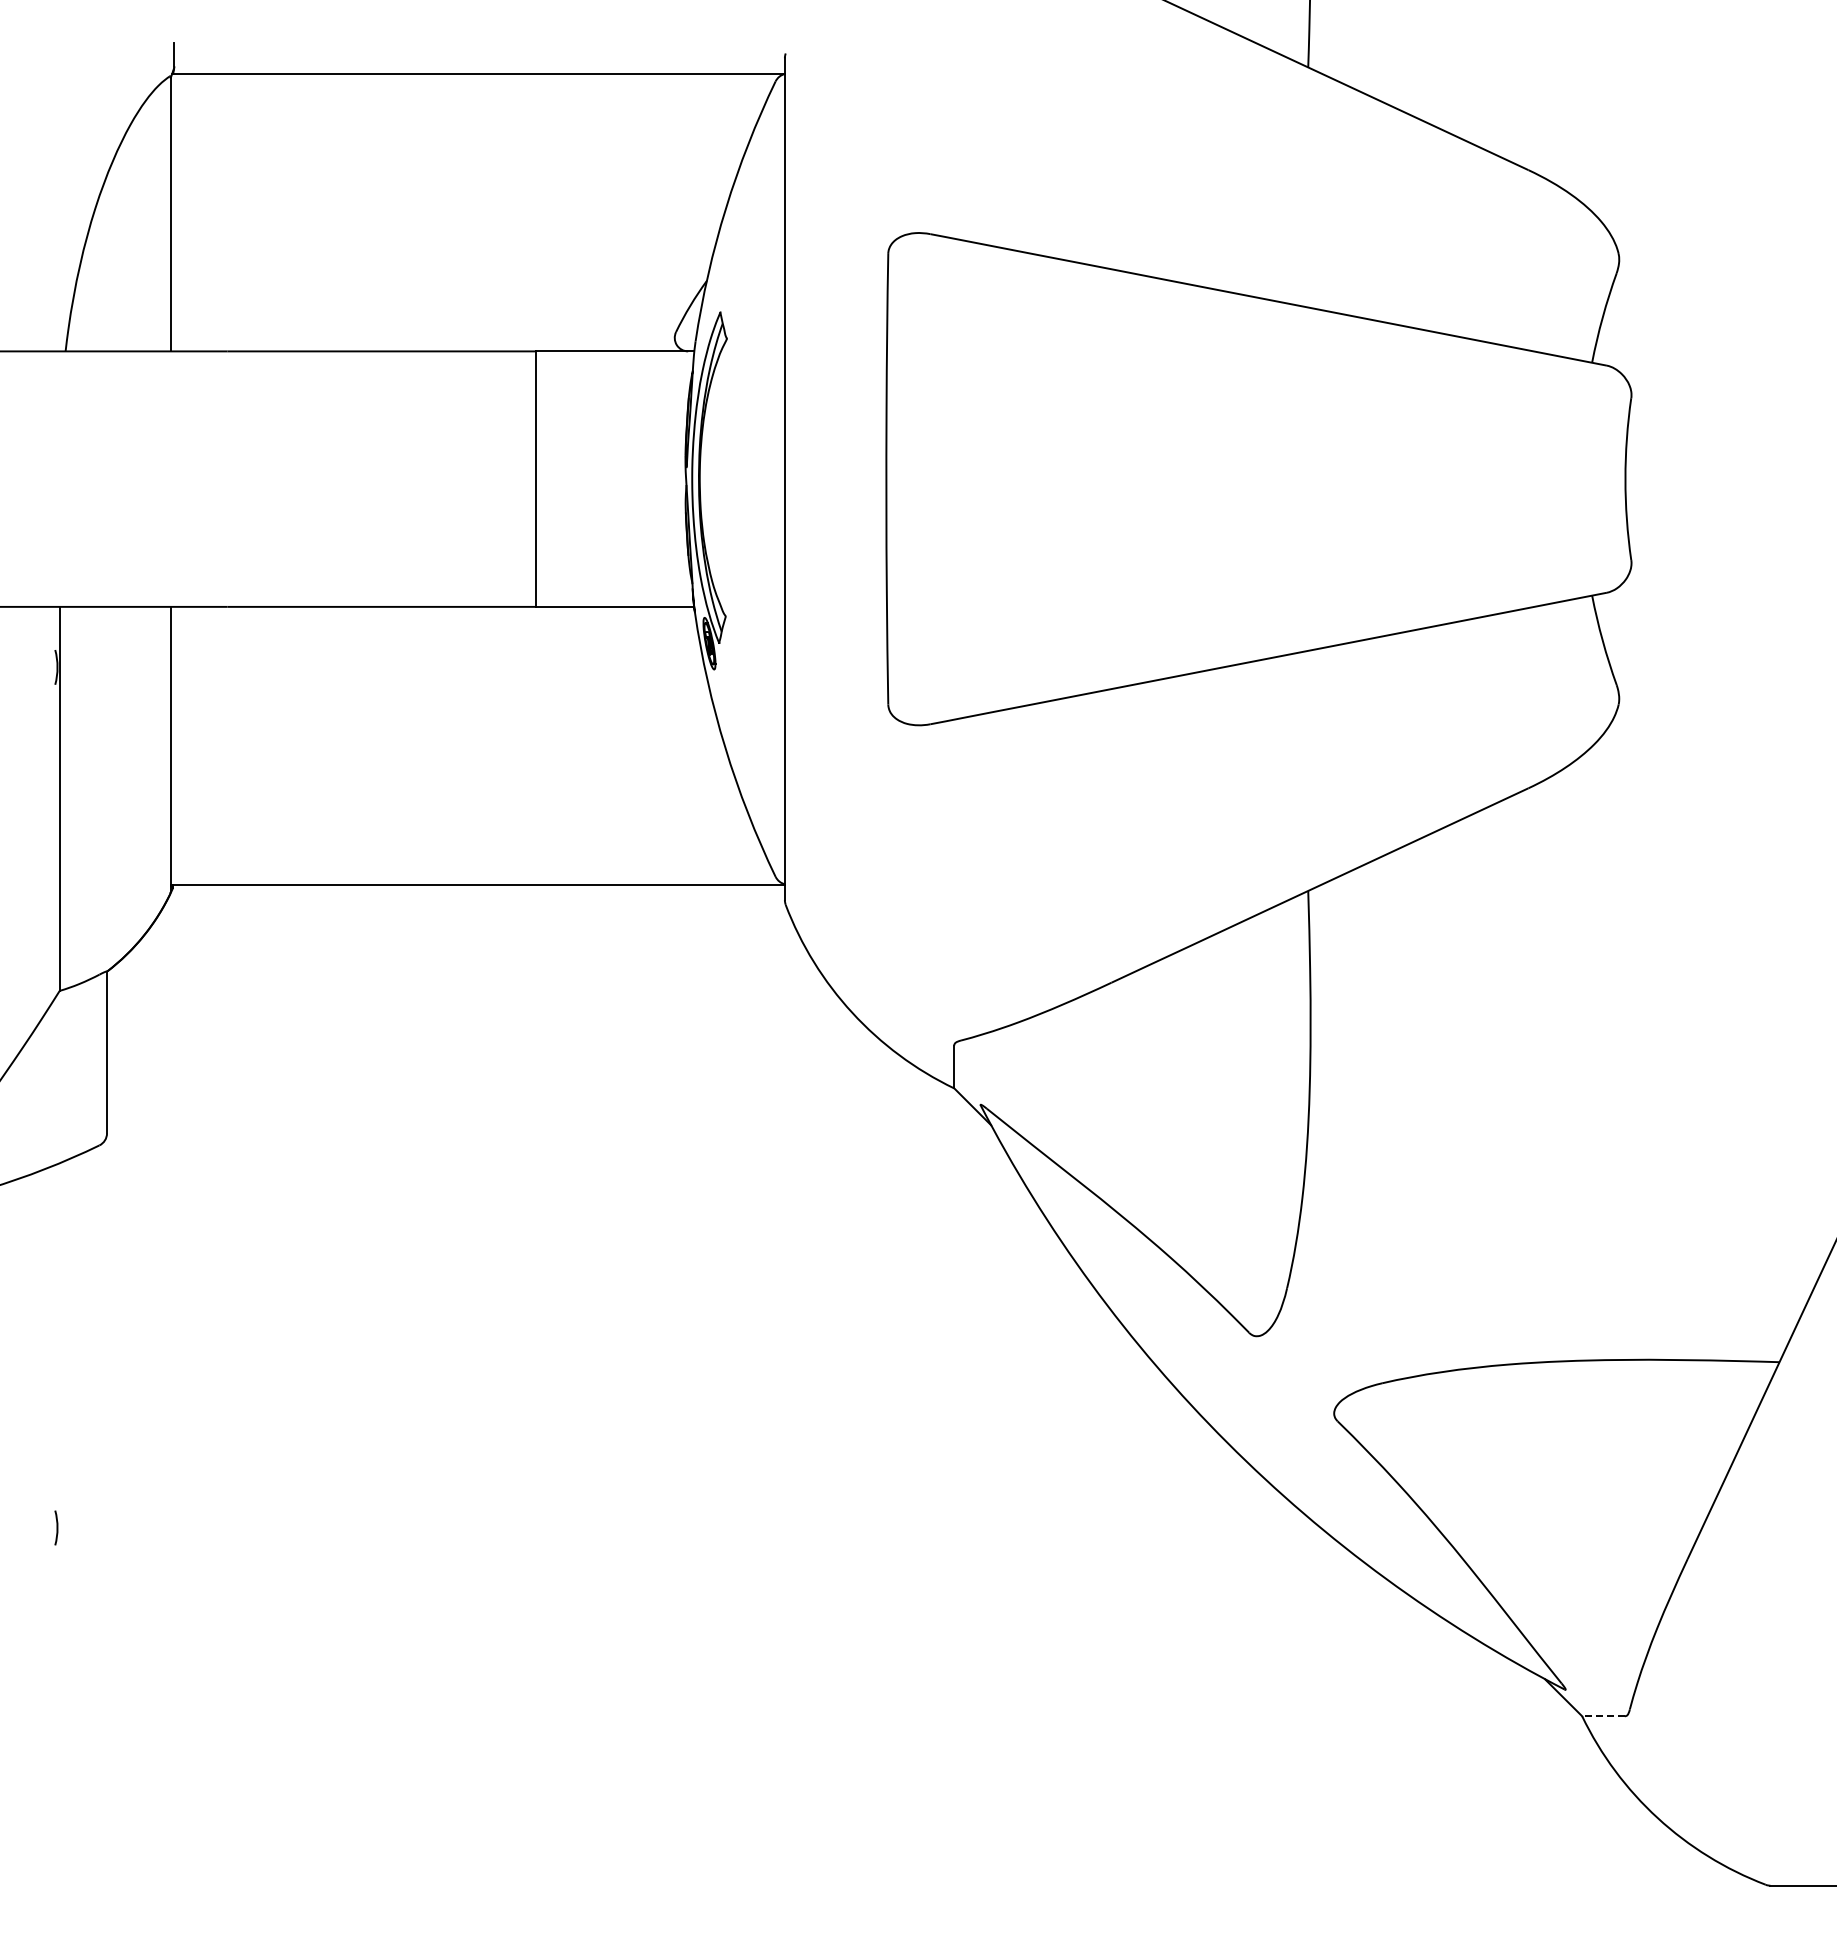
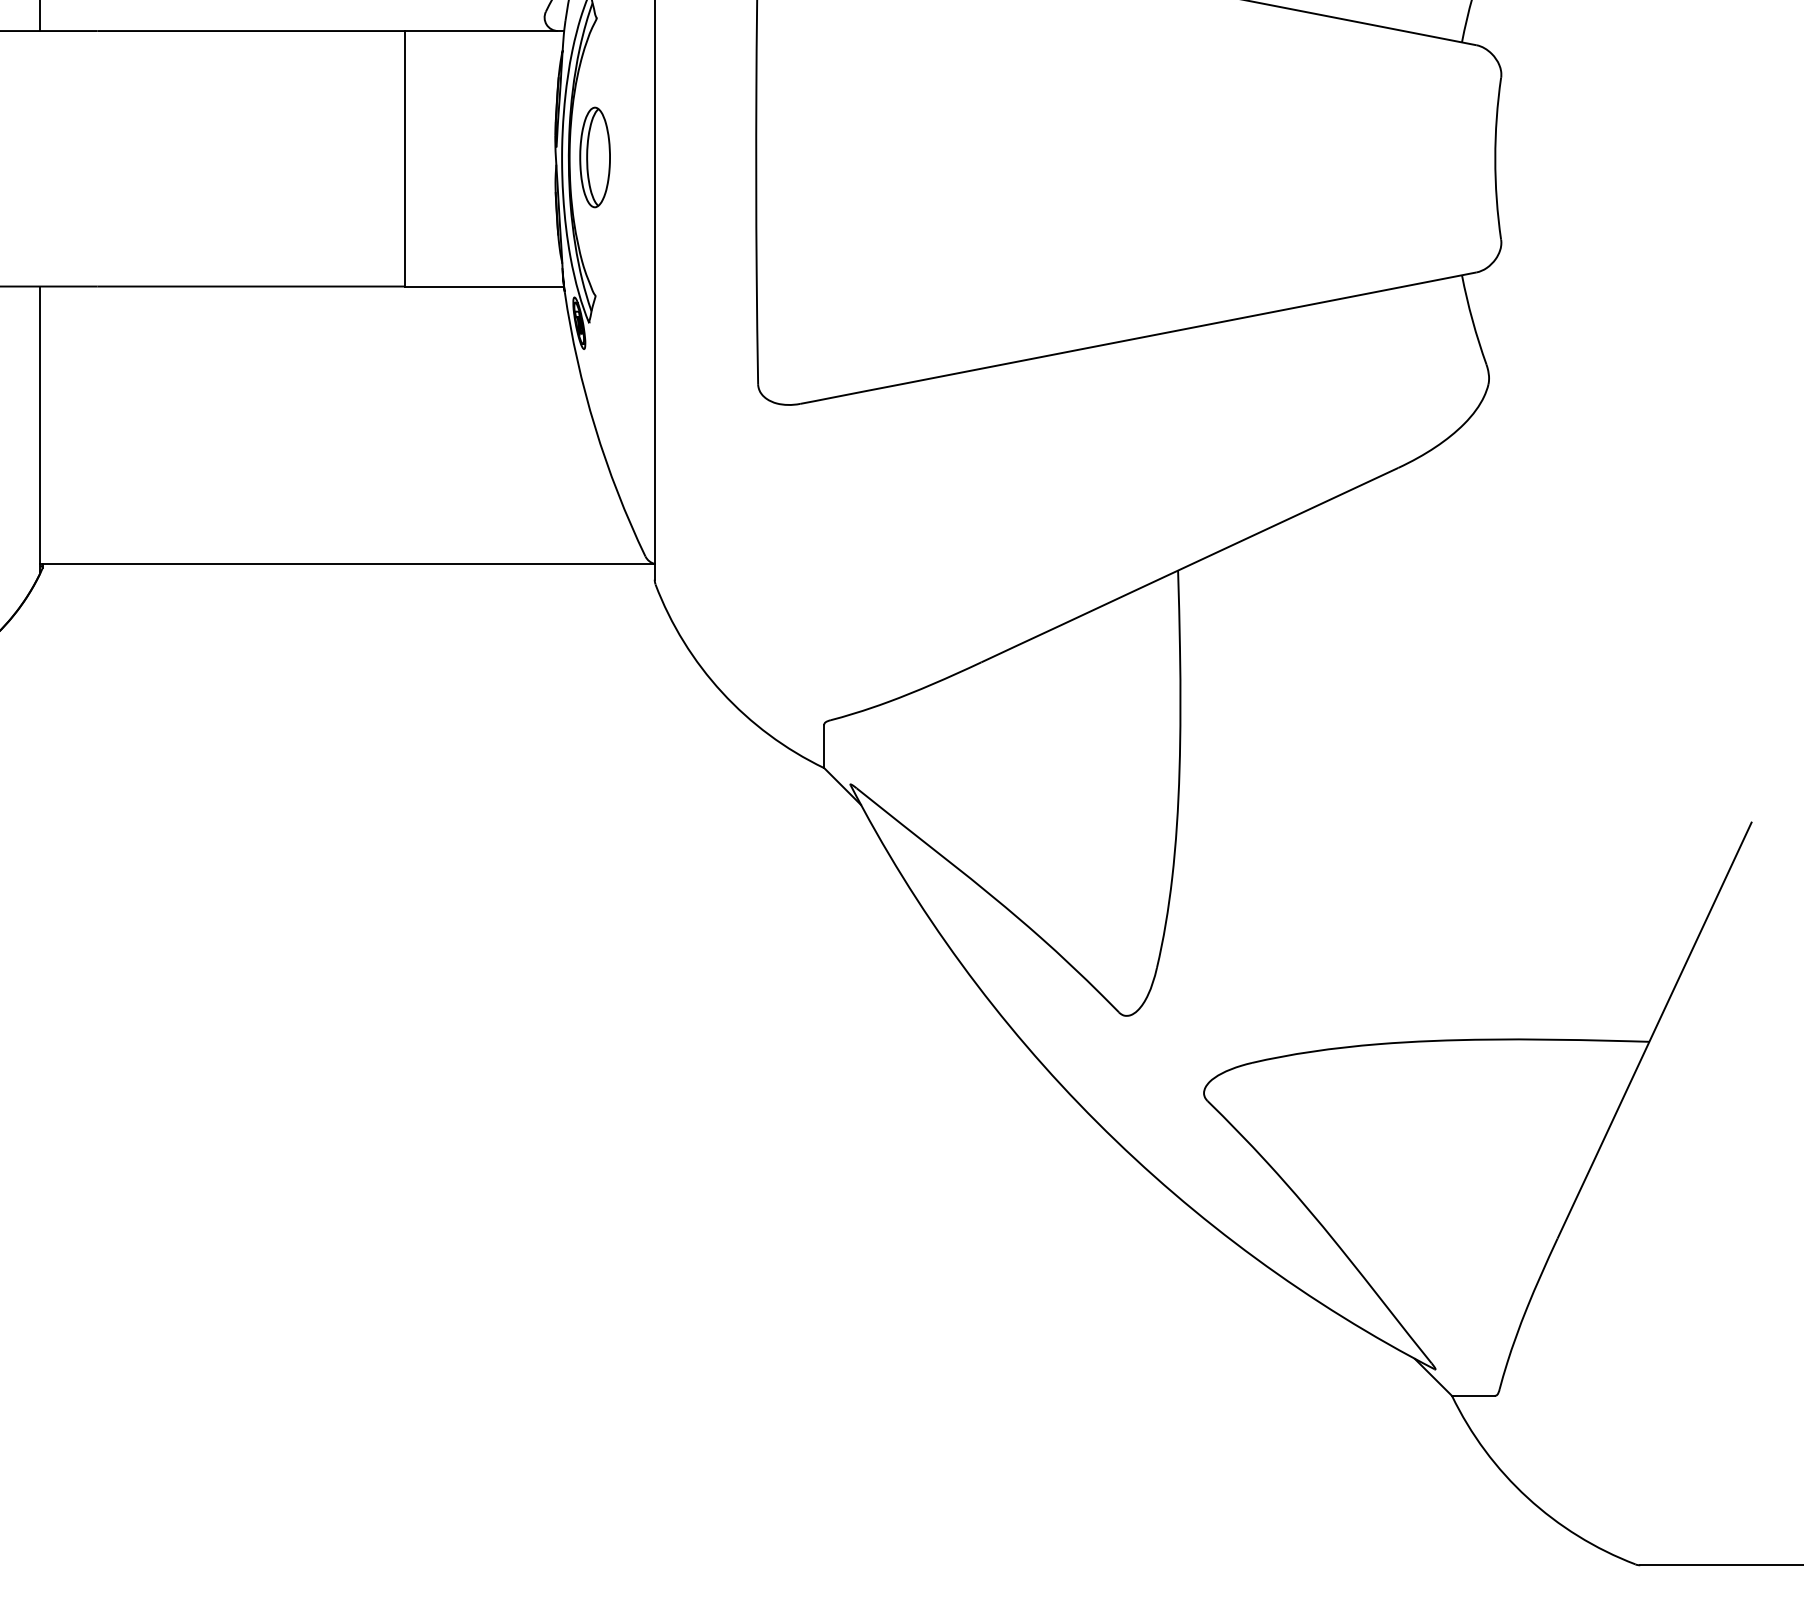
part: (725, 477) -> (595, 157), added
line: (1602, 1716) -> (1472, 1396), dashed -> solid

